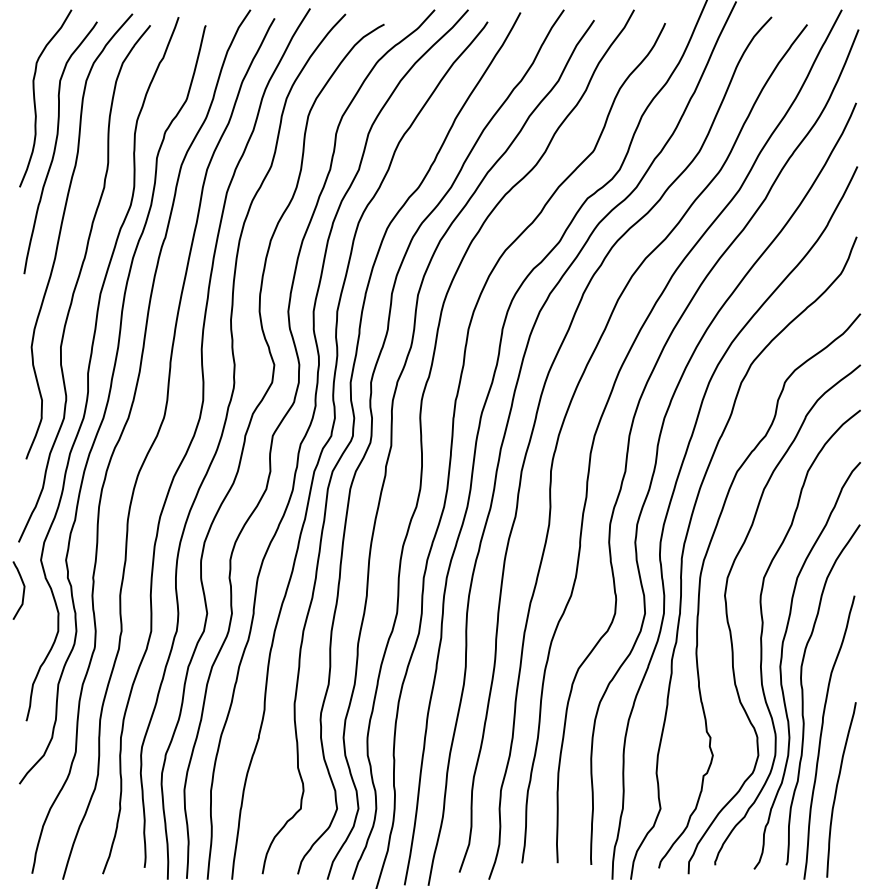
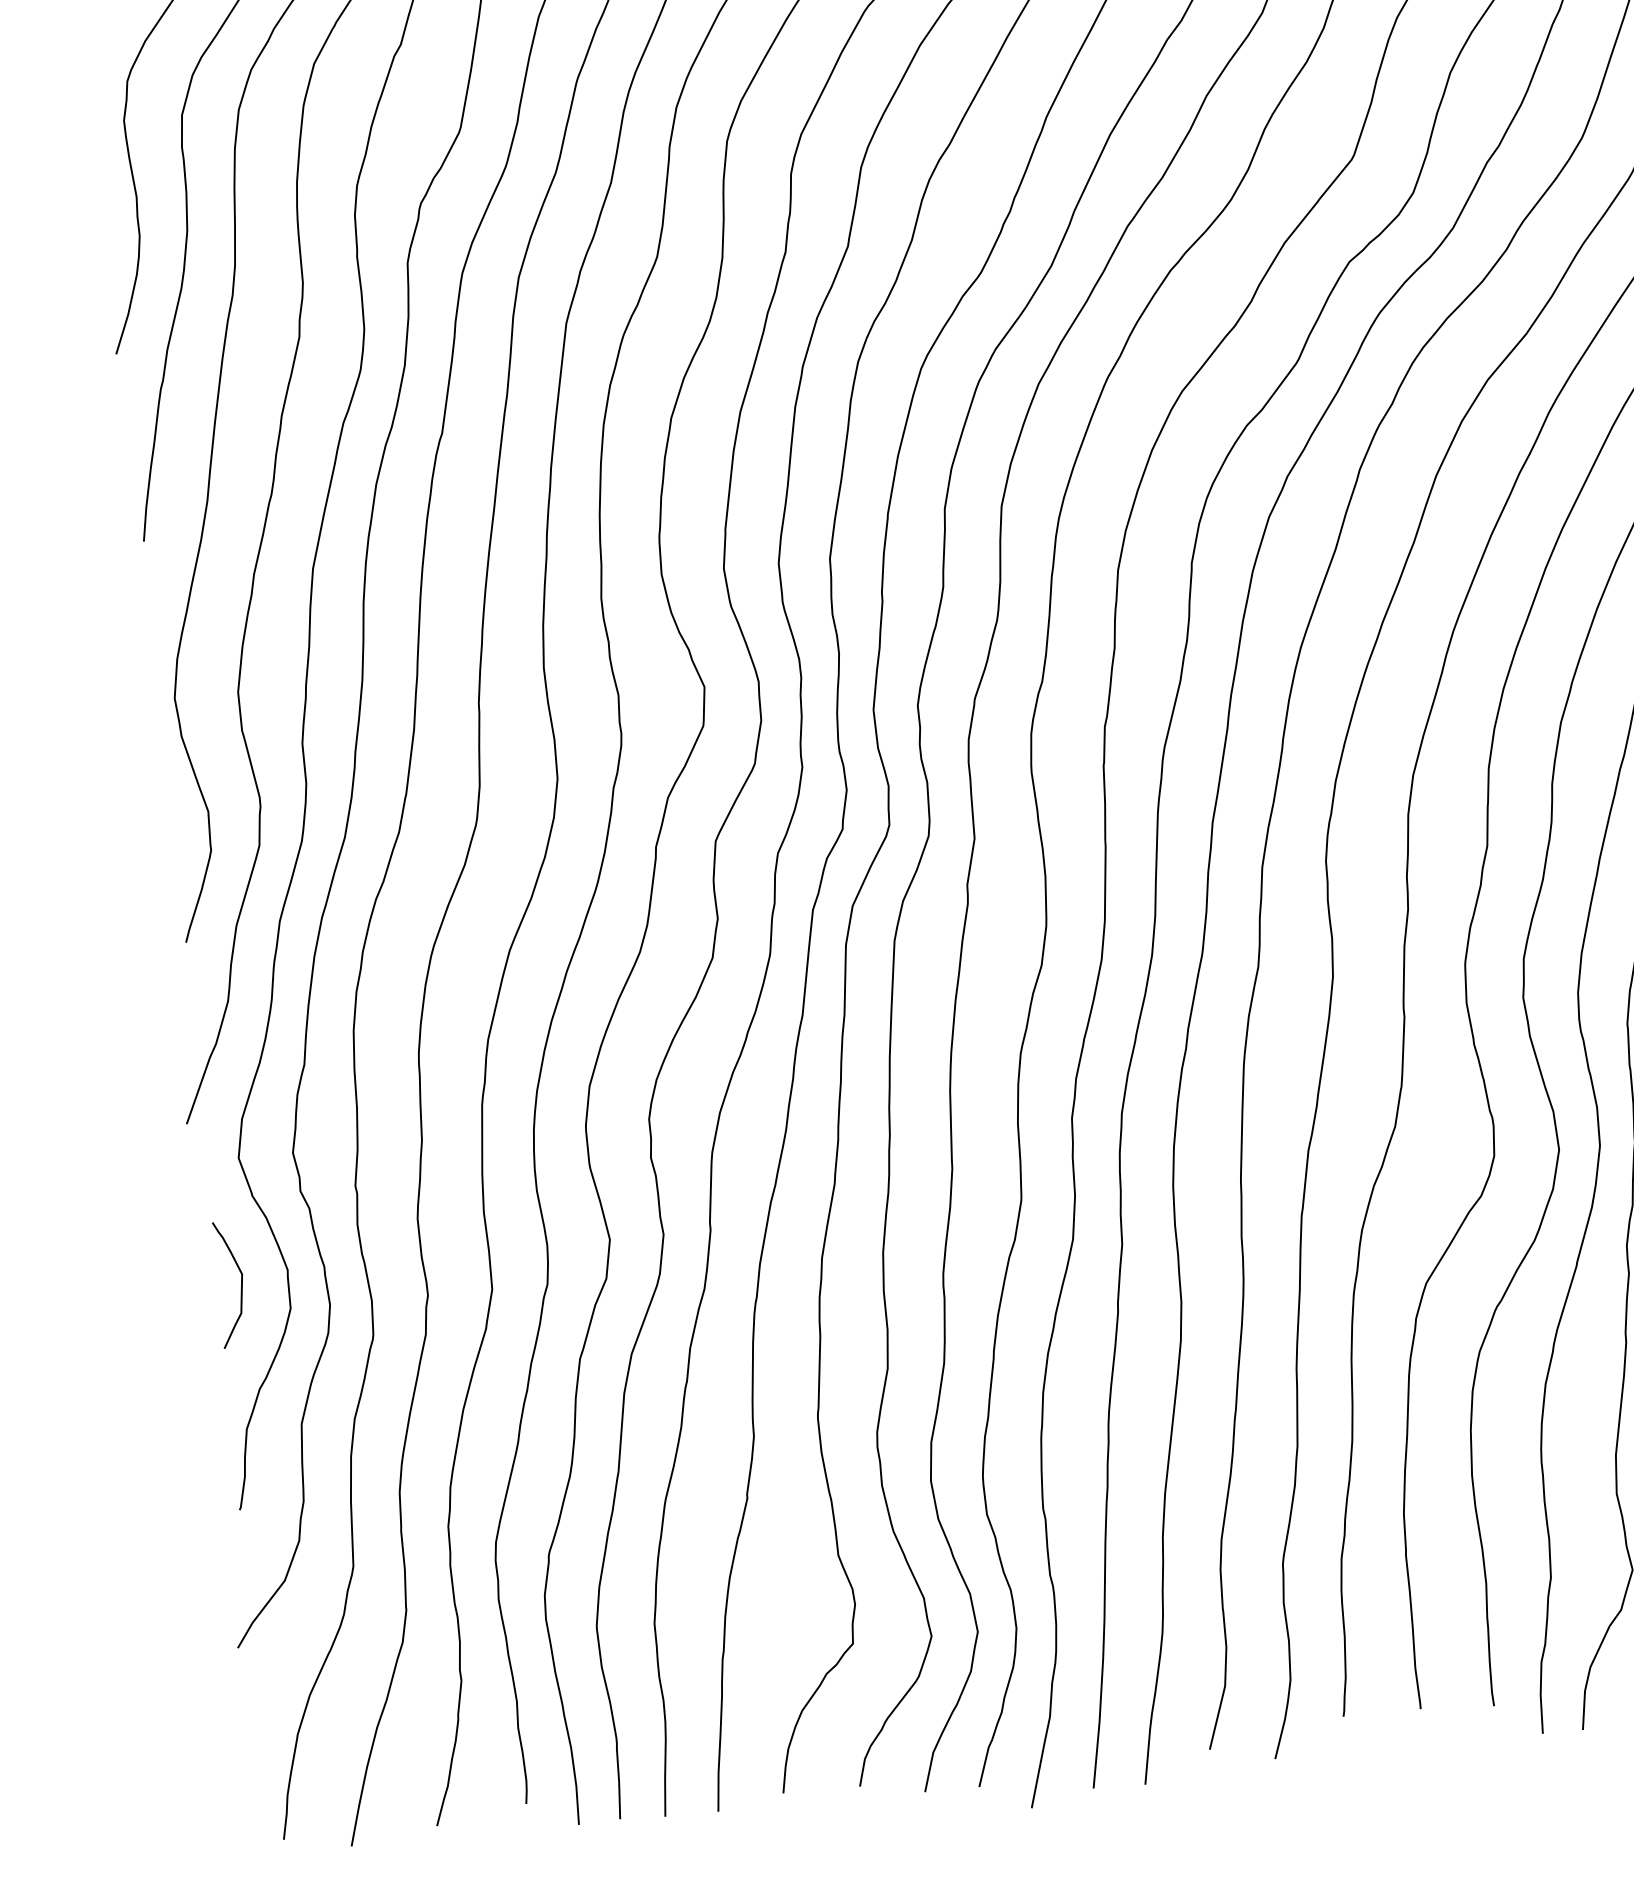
curve: (23, 590) -> (240, 1283), moved

